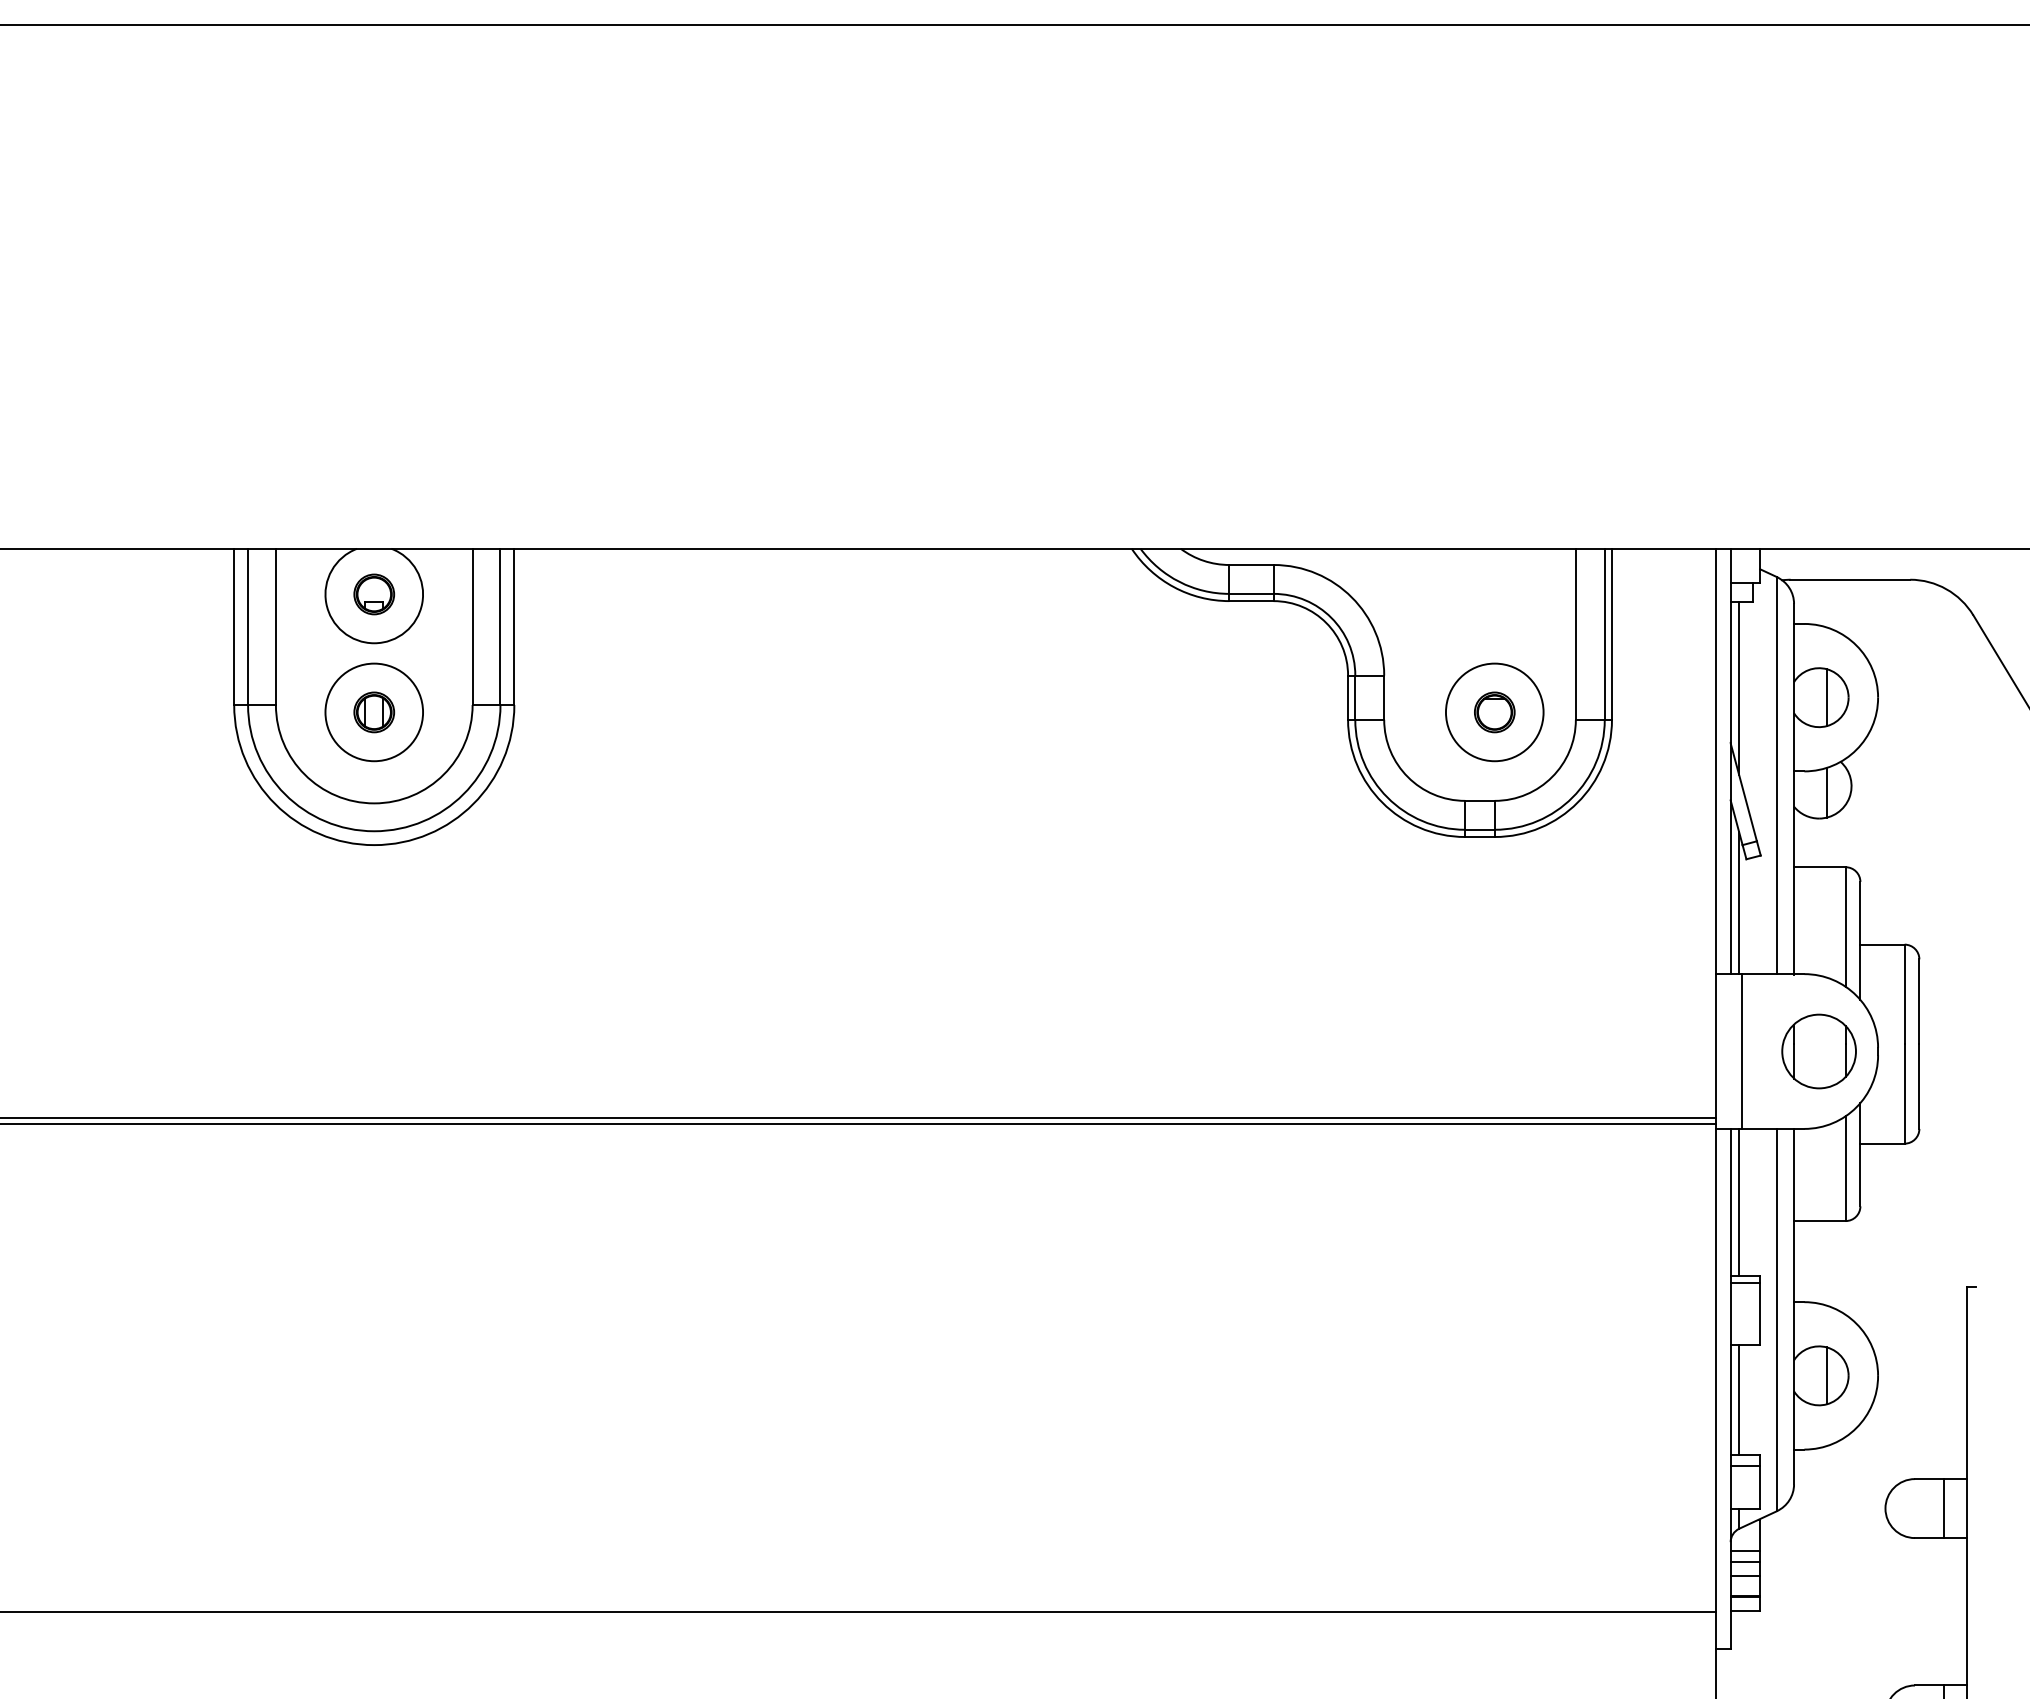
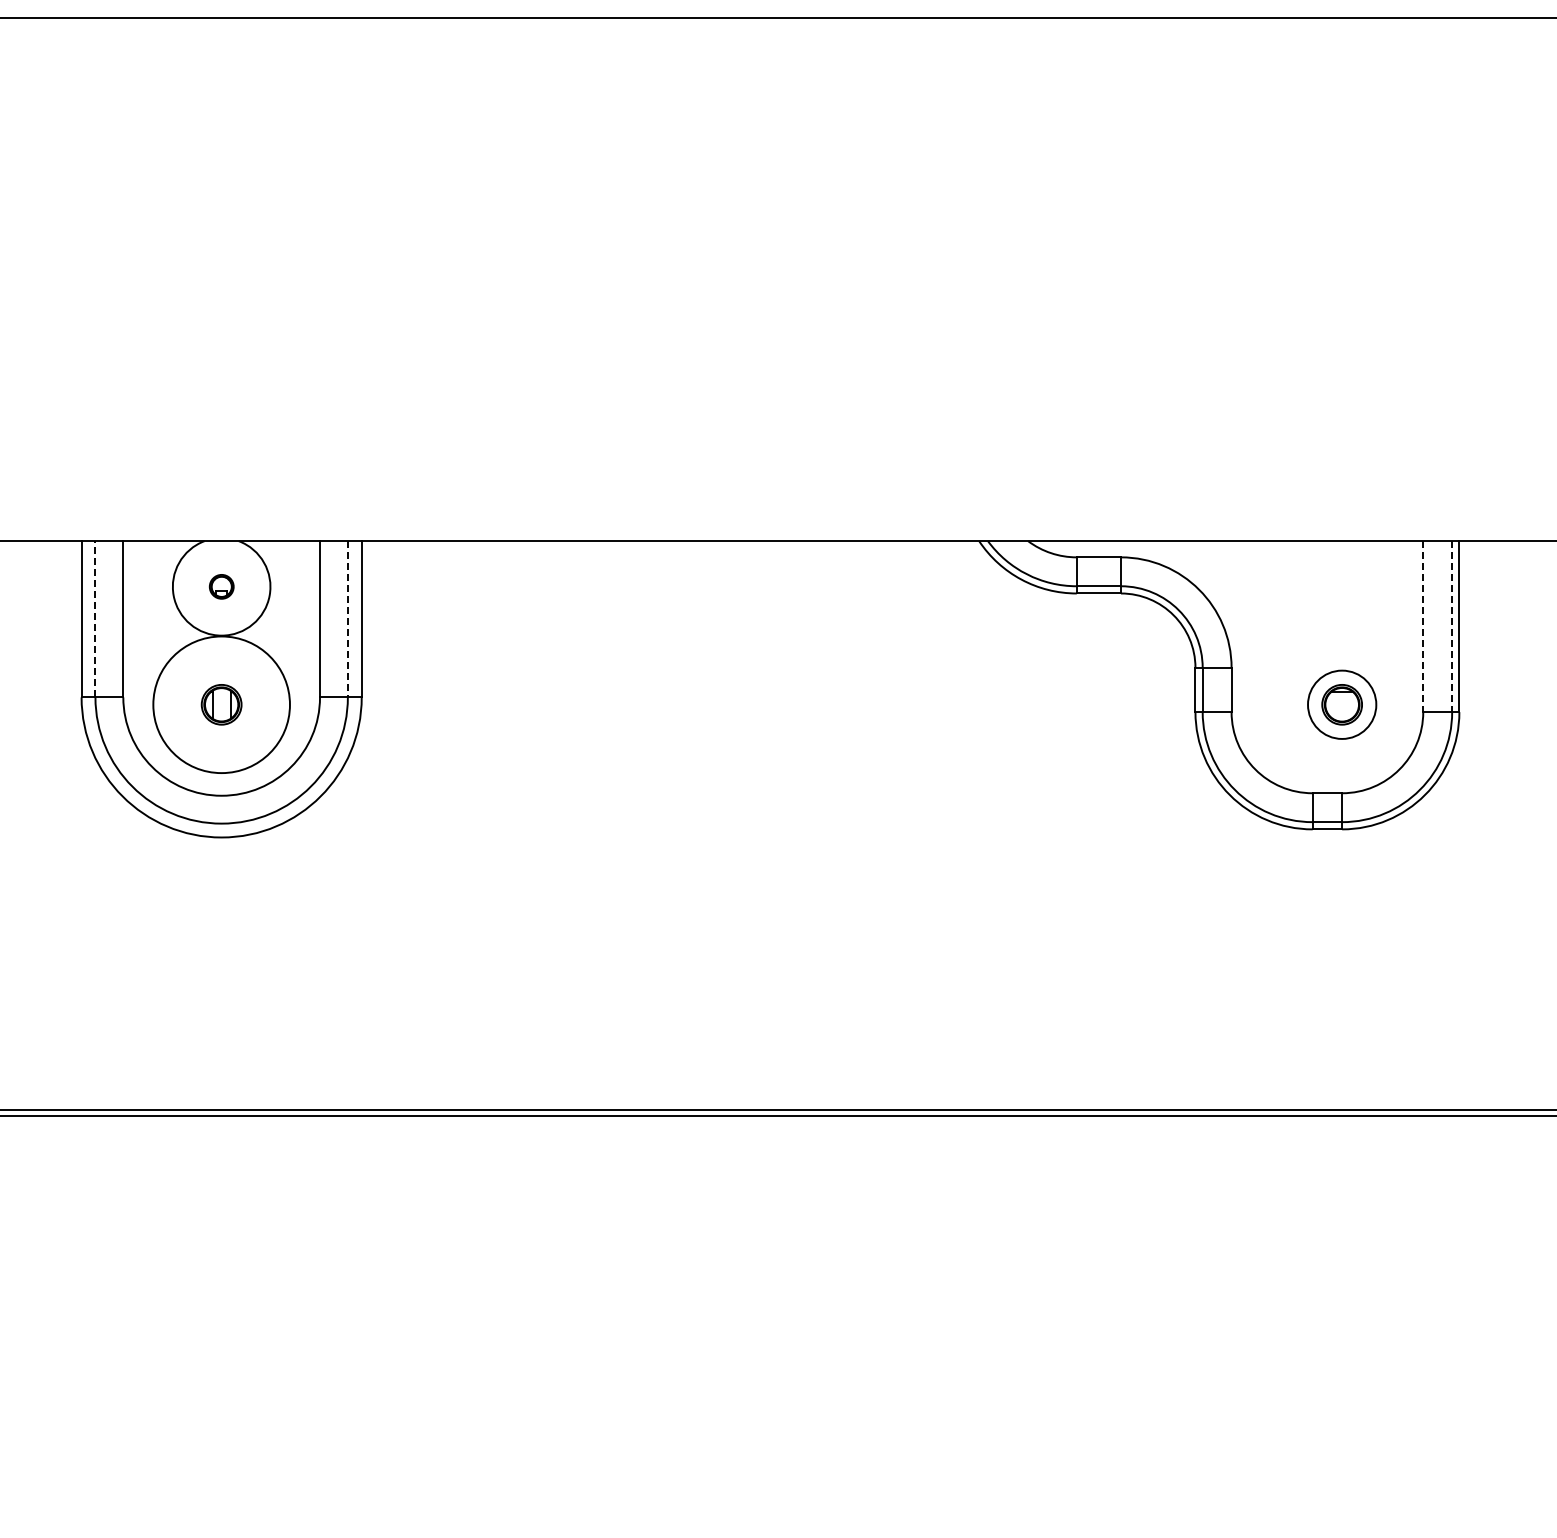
part: (374, 594) -> (221, 586), size x0.6
line: (248, 626) -> (95, 618), solid -> dashed
line: (500, 627) -> (347, 619), solid -> dashed
line: (1575, 634) -> (1422, 626), solid -> dashed
line: (1604, 634) -> (1451, 626), solid -> dashed
circle: (374, 712) -> (221, 704), size x1.4
circle: (1494, 712) -> (1341, 704), size x0.7

